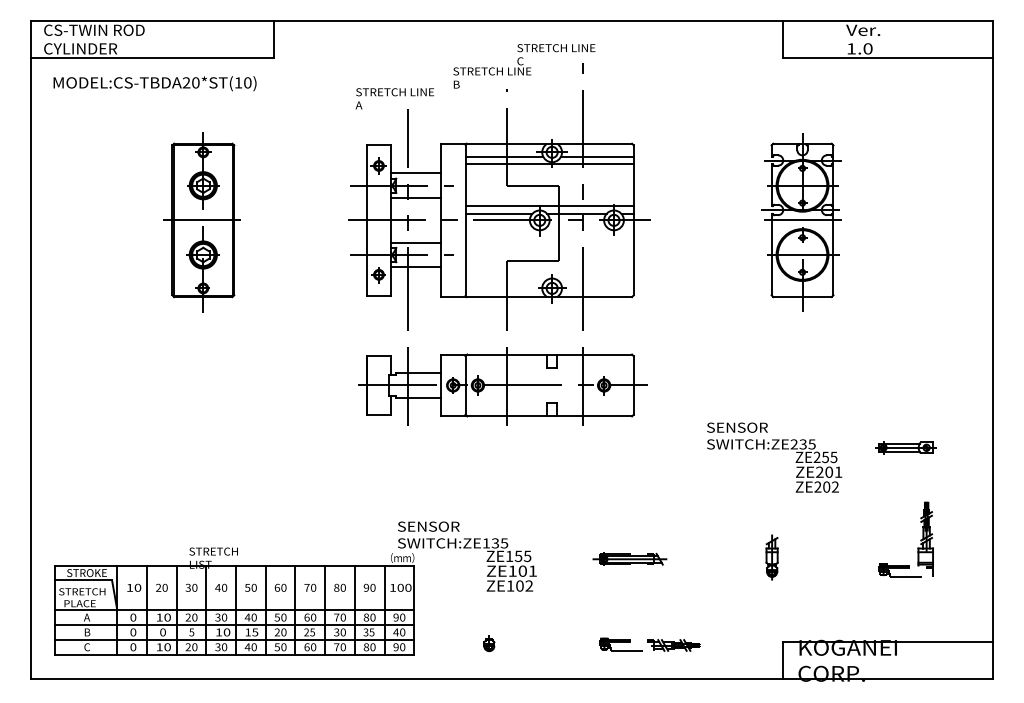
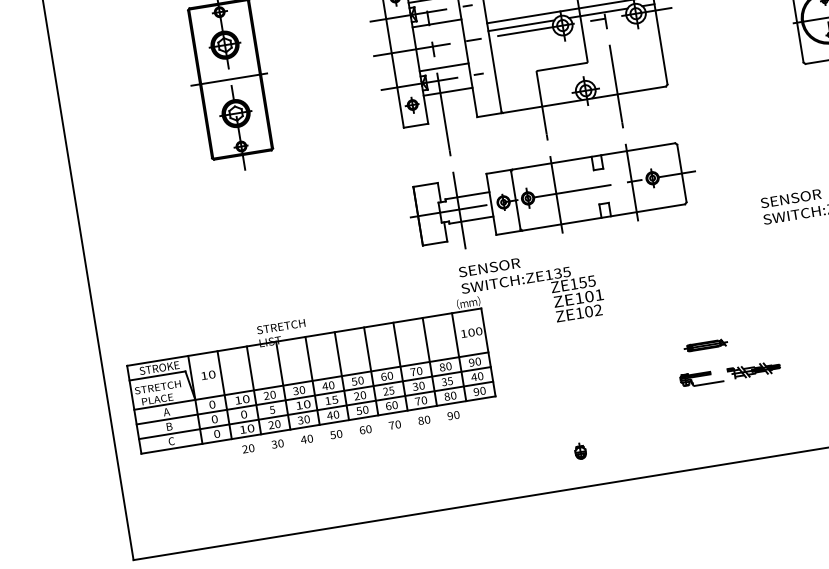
part: (629, 558) -> (705, 344), size x0.6
part: (295, 588) -> (367, 350), moved
part: (649, 644) -> (730, 373), moved

